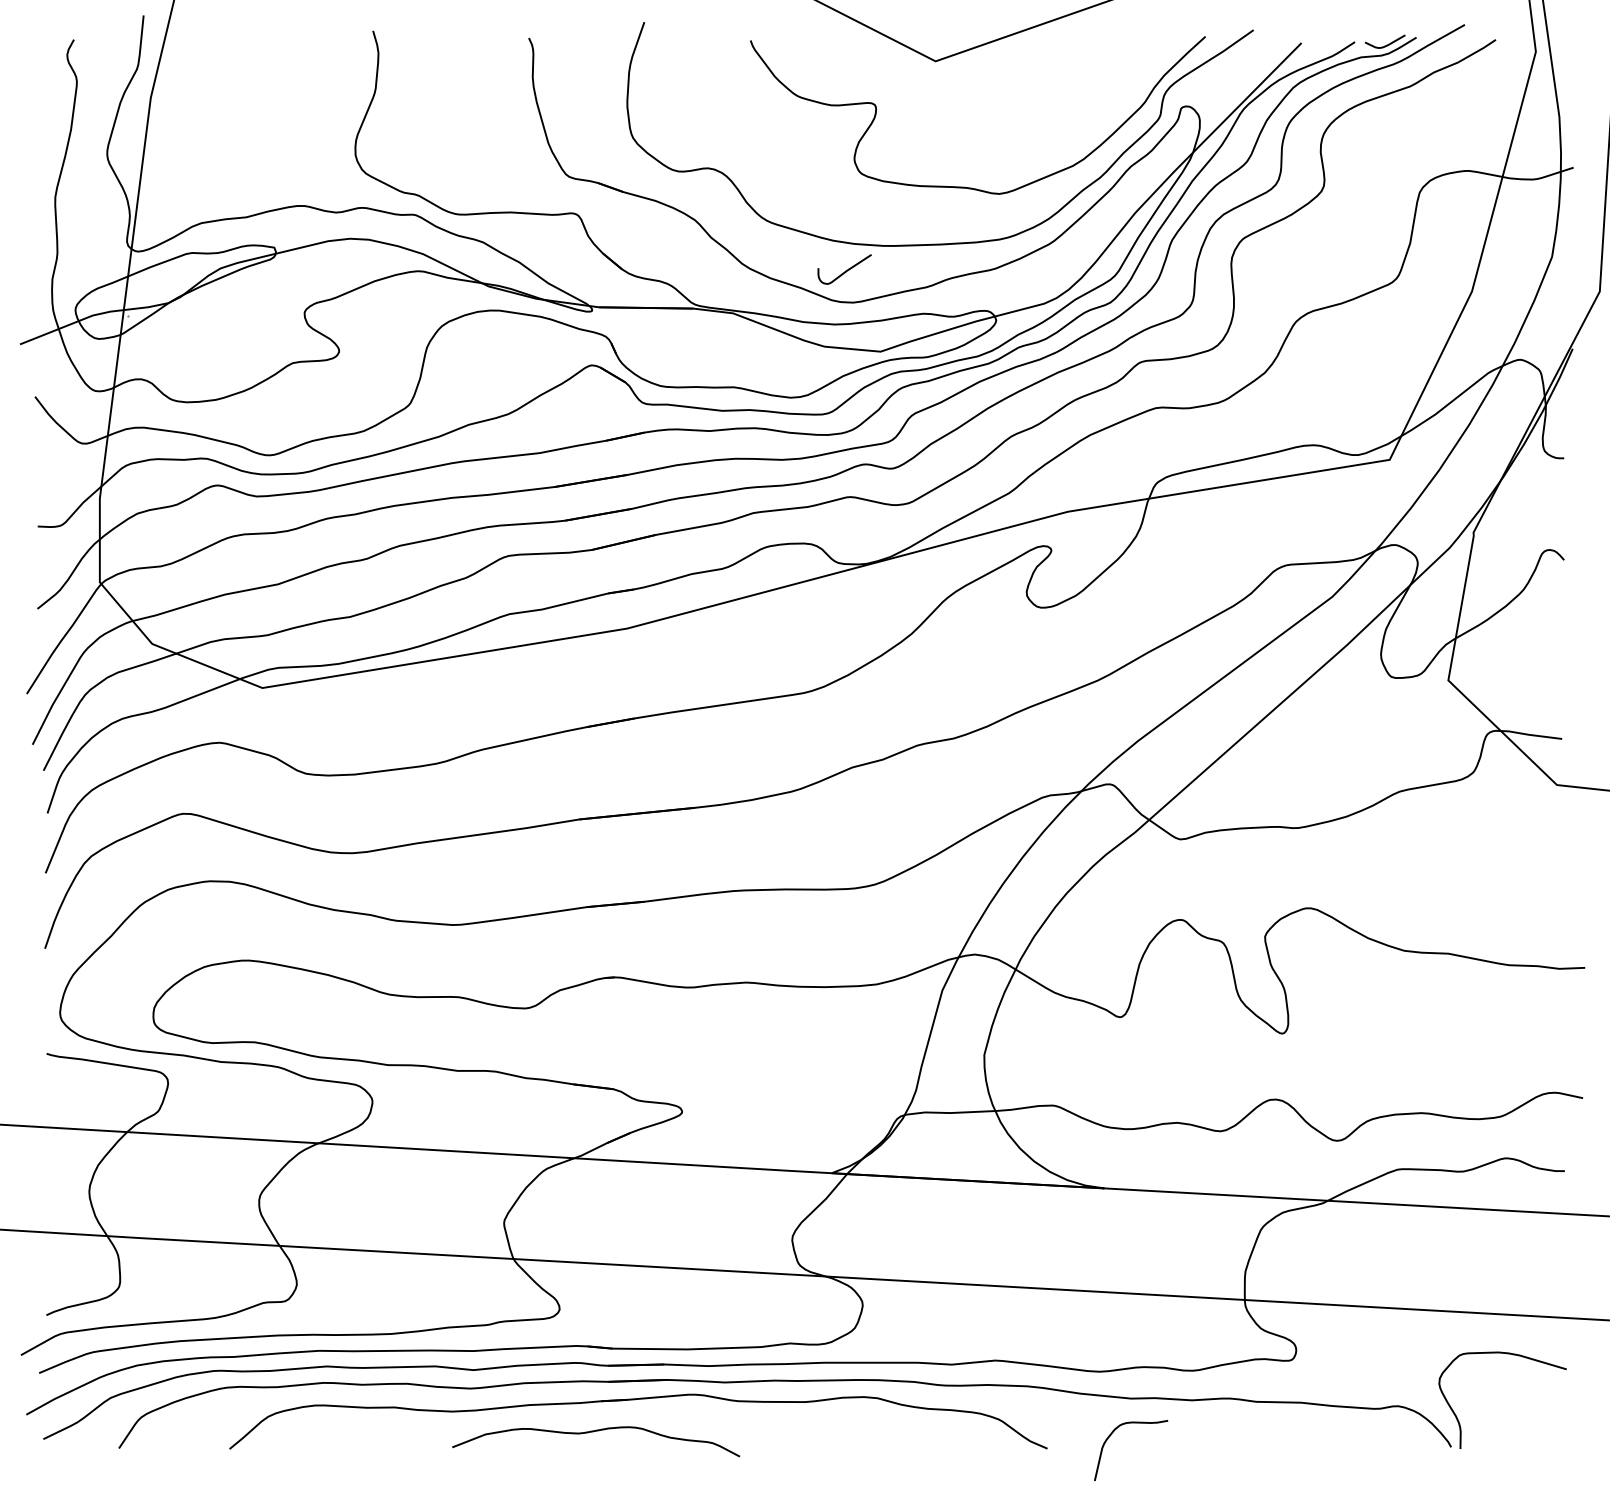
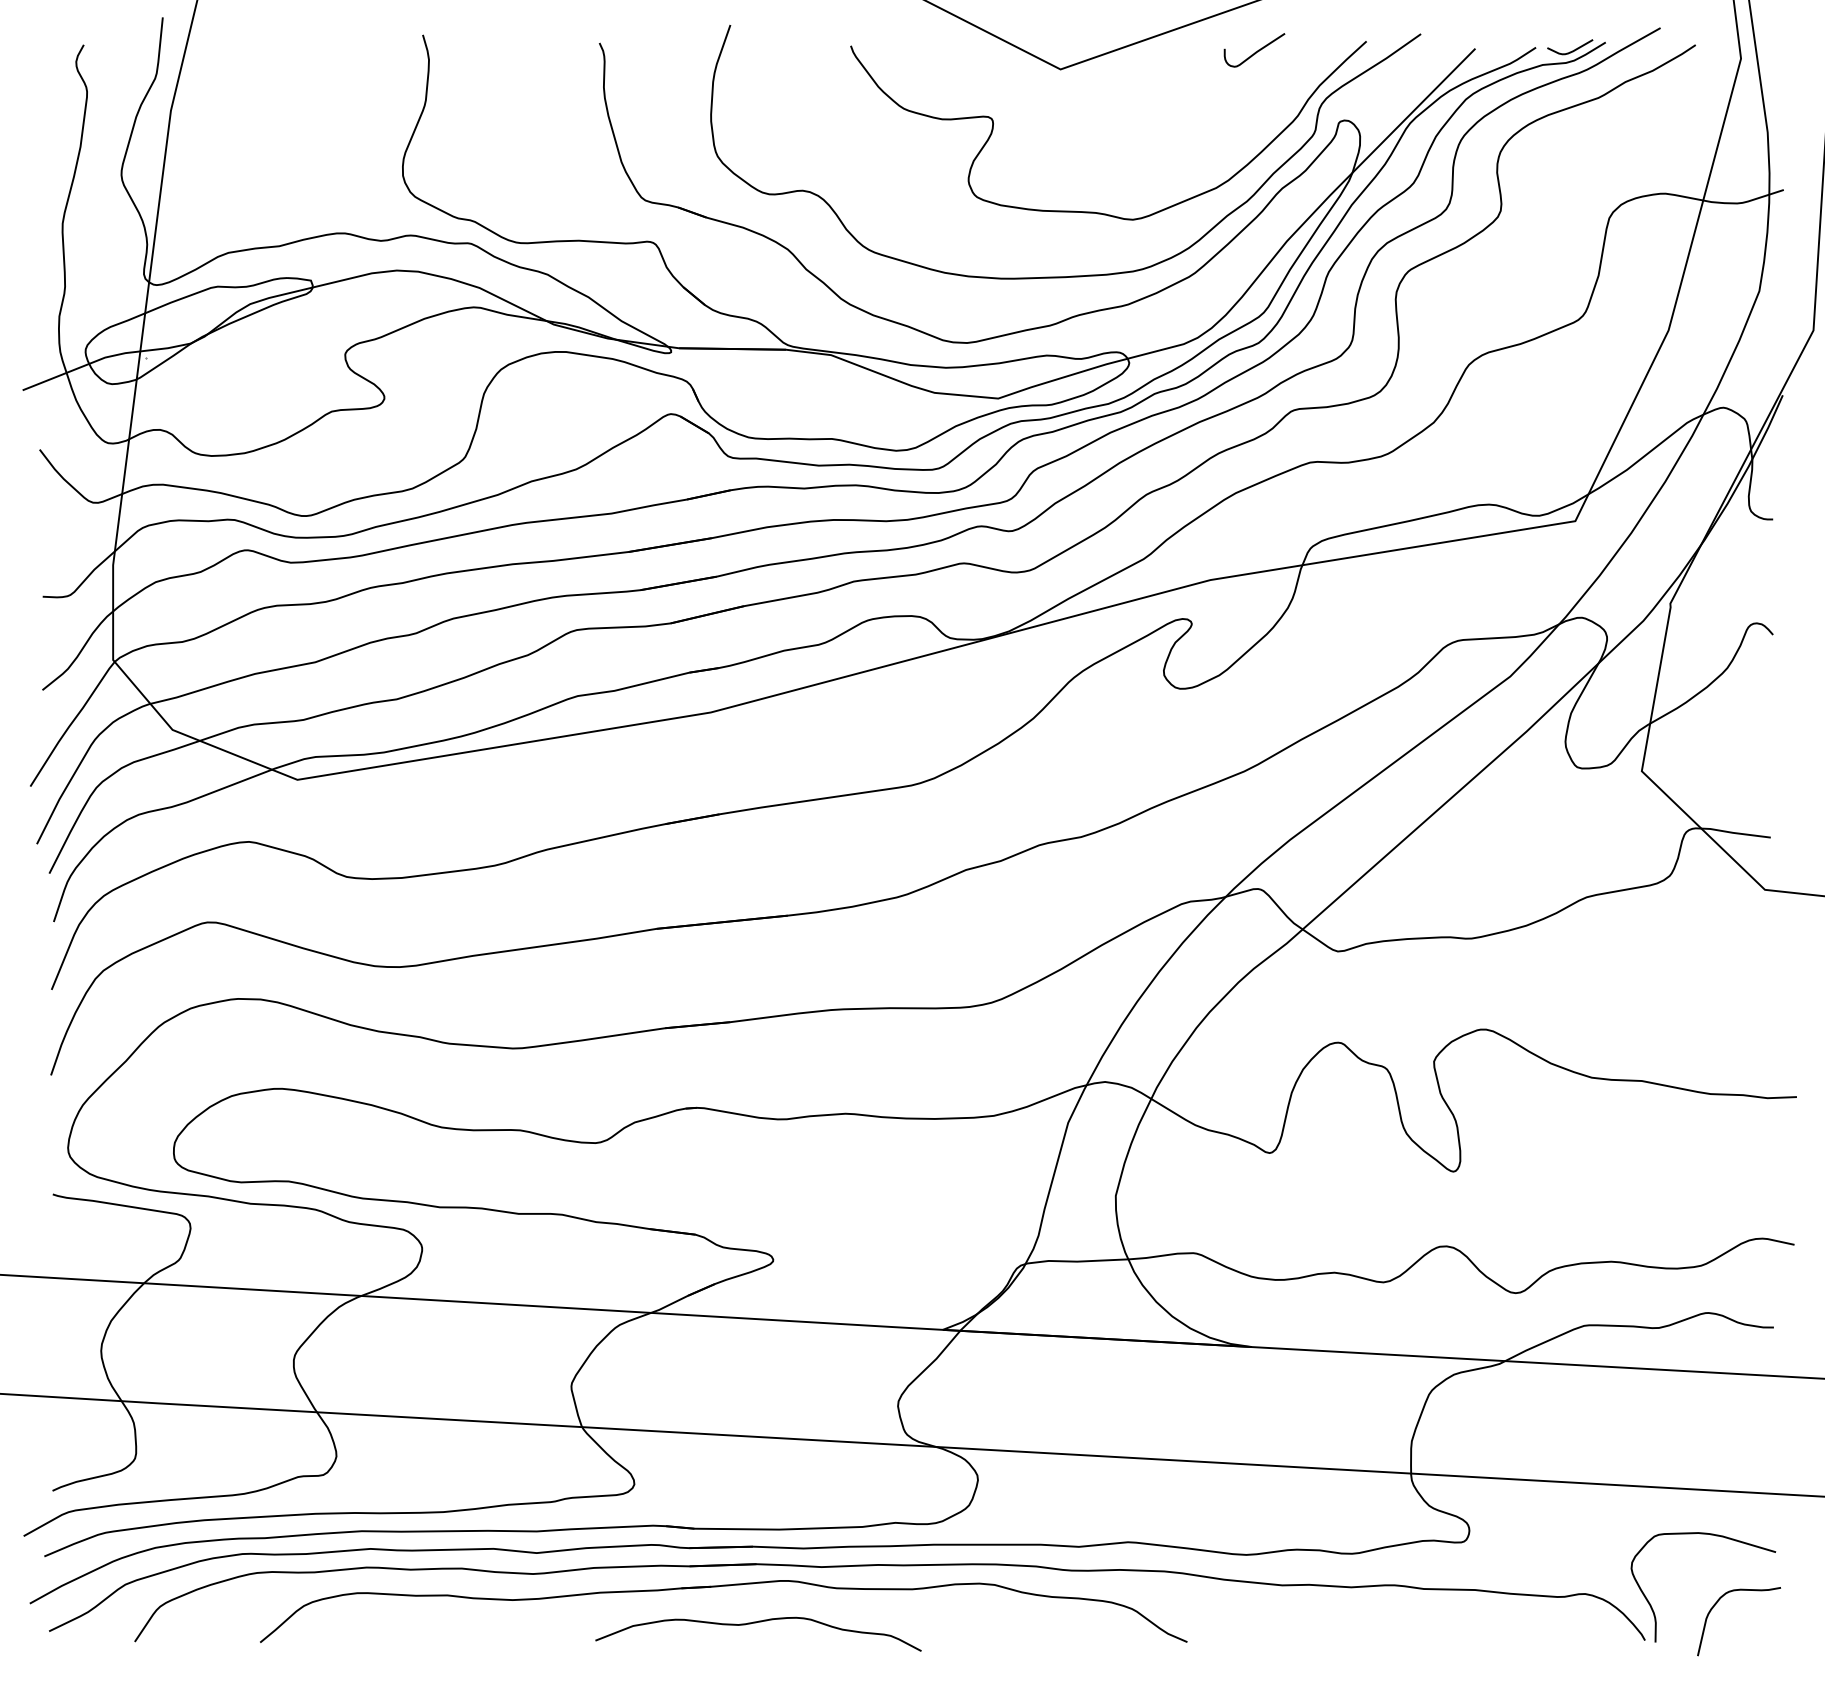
curve: (845, 270) -> (1255, 51), moved
curve: (593, 1432) -> (755, 1623), moved
curve: (1111, 1435) -> (1716, 1604), moved

